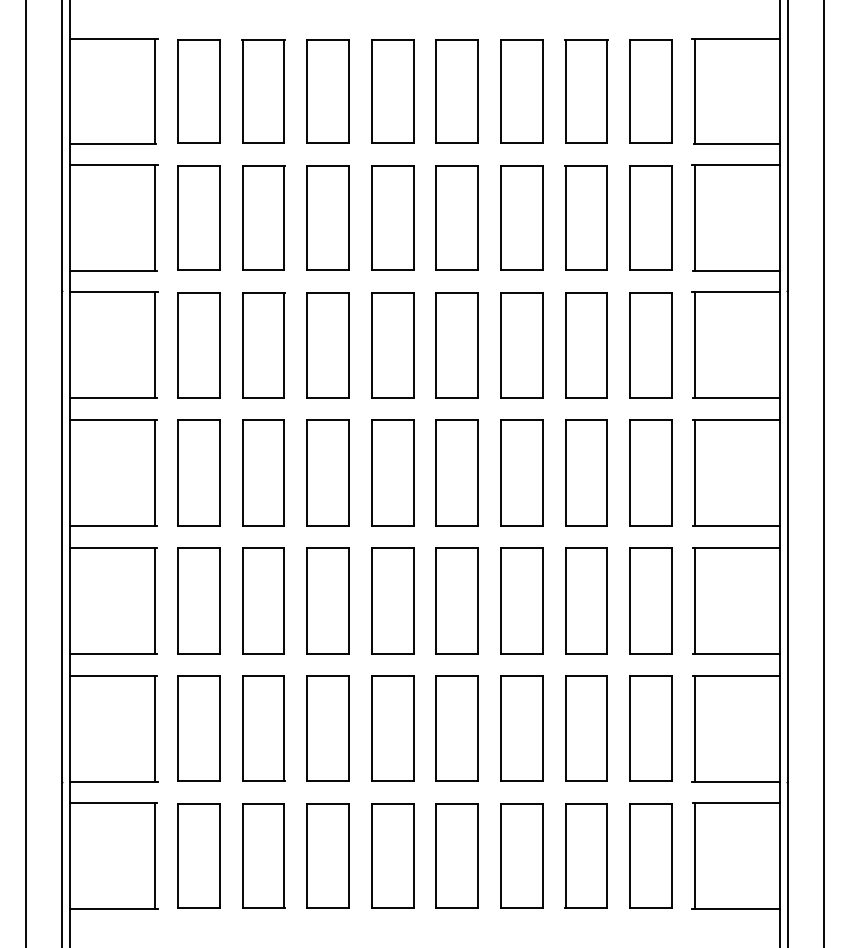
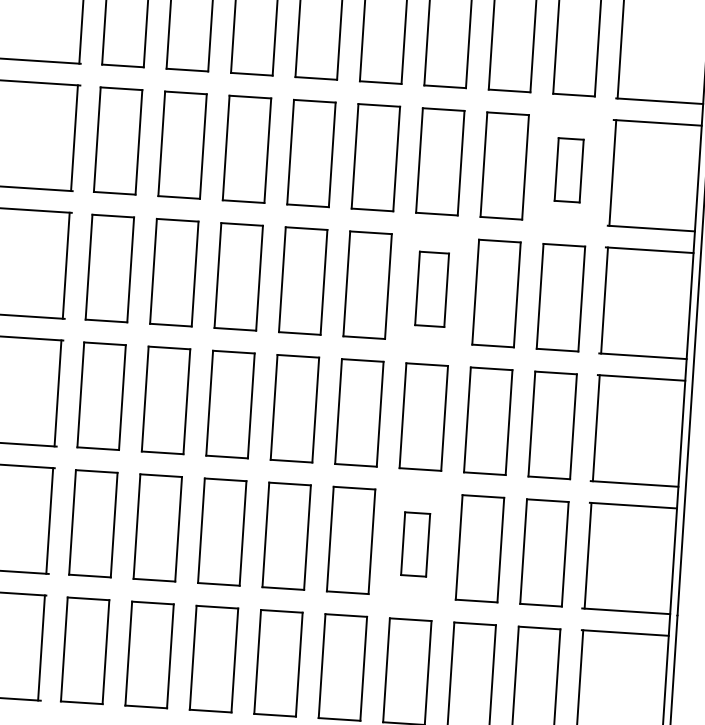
part: (650, 345) -> (568, 170), size x0.6
part: (521, 472) -> (431, 288), size x0.7
part: (521, 728) -> (415, 544), size x0.6

